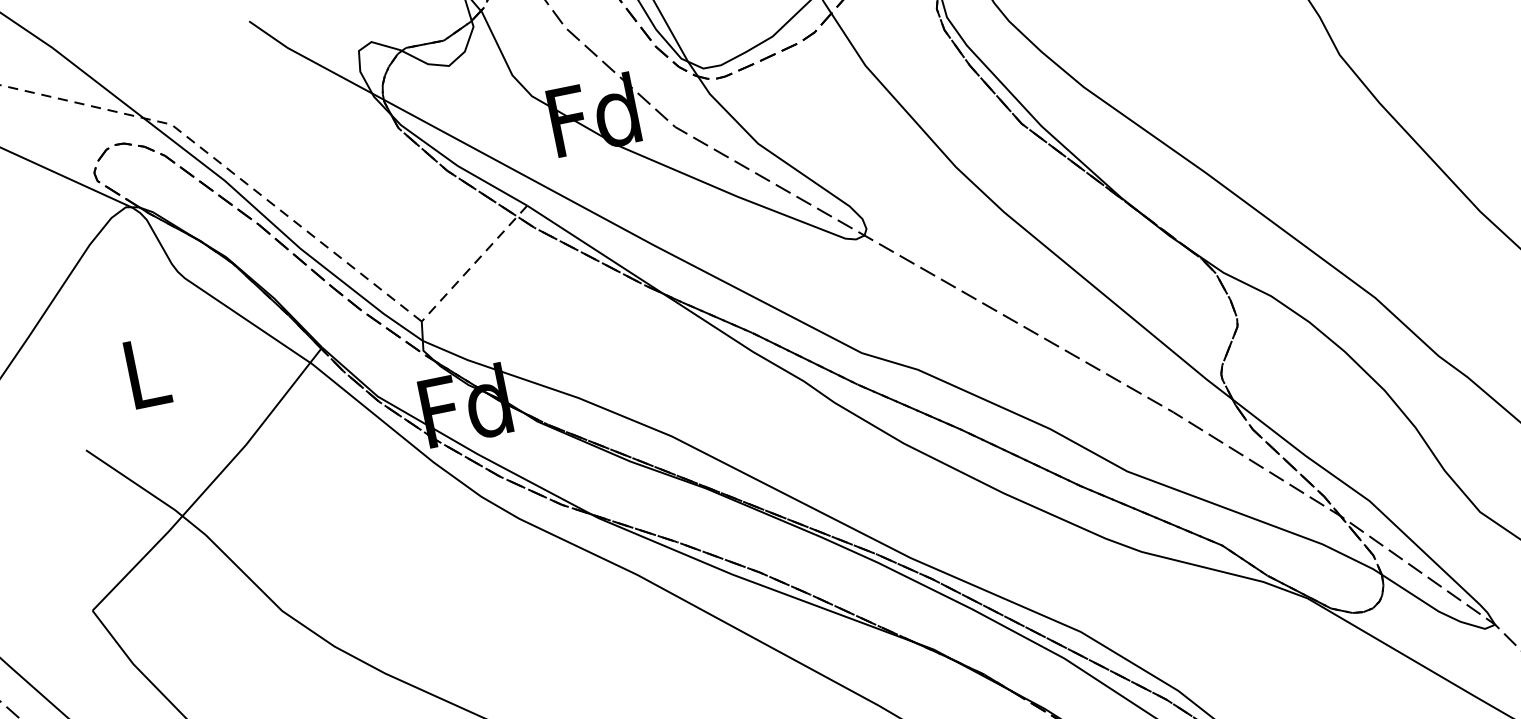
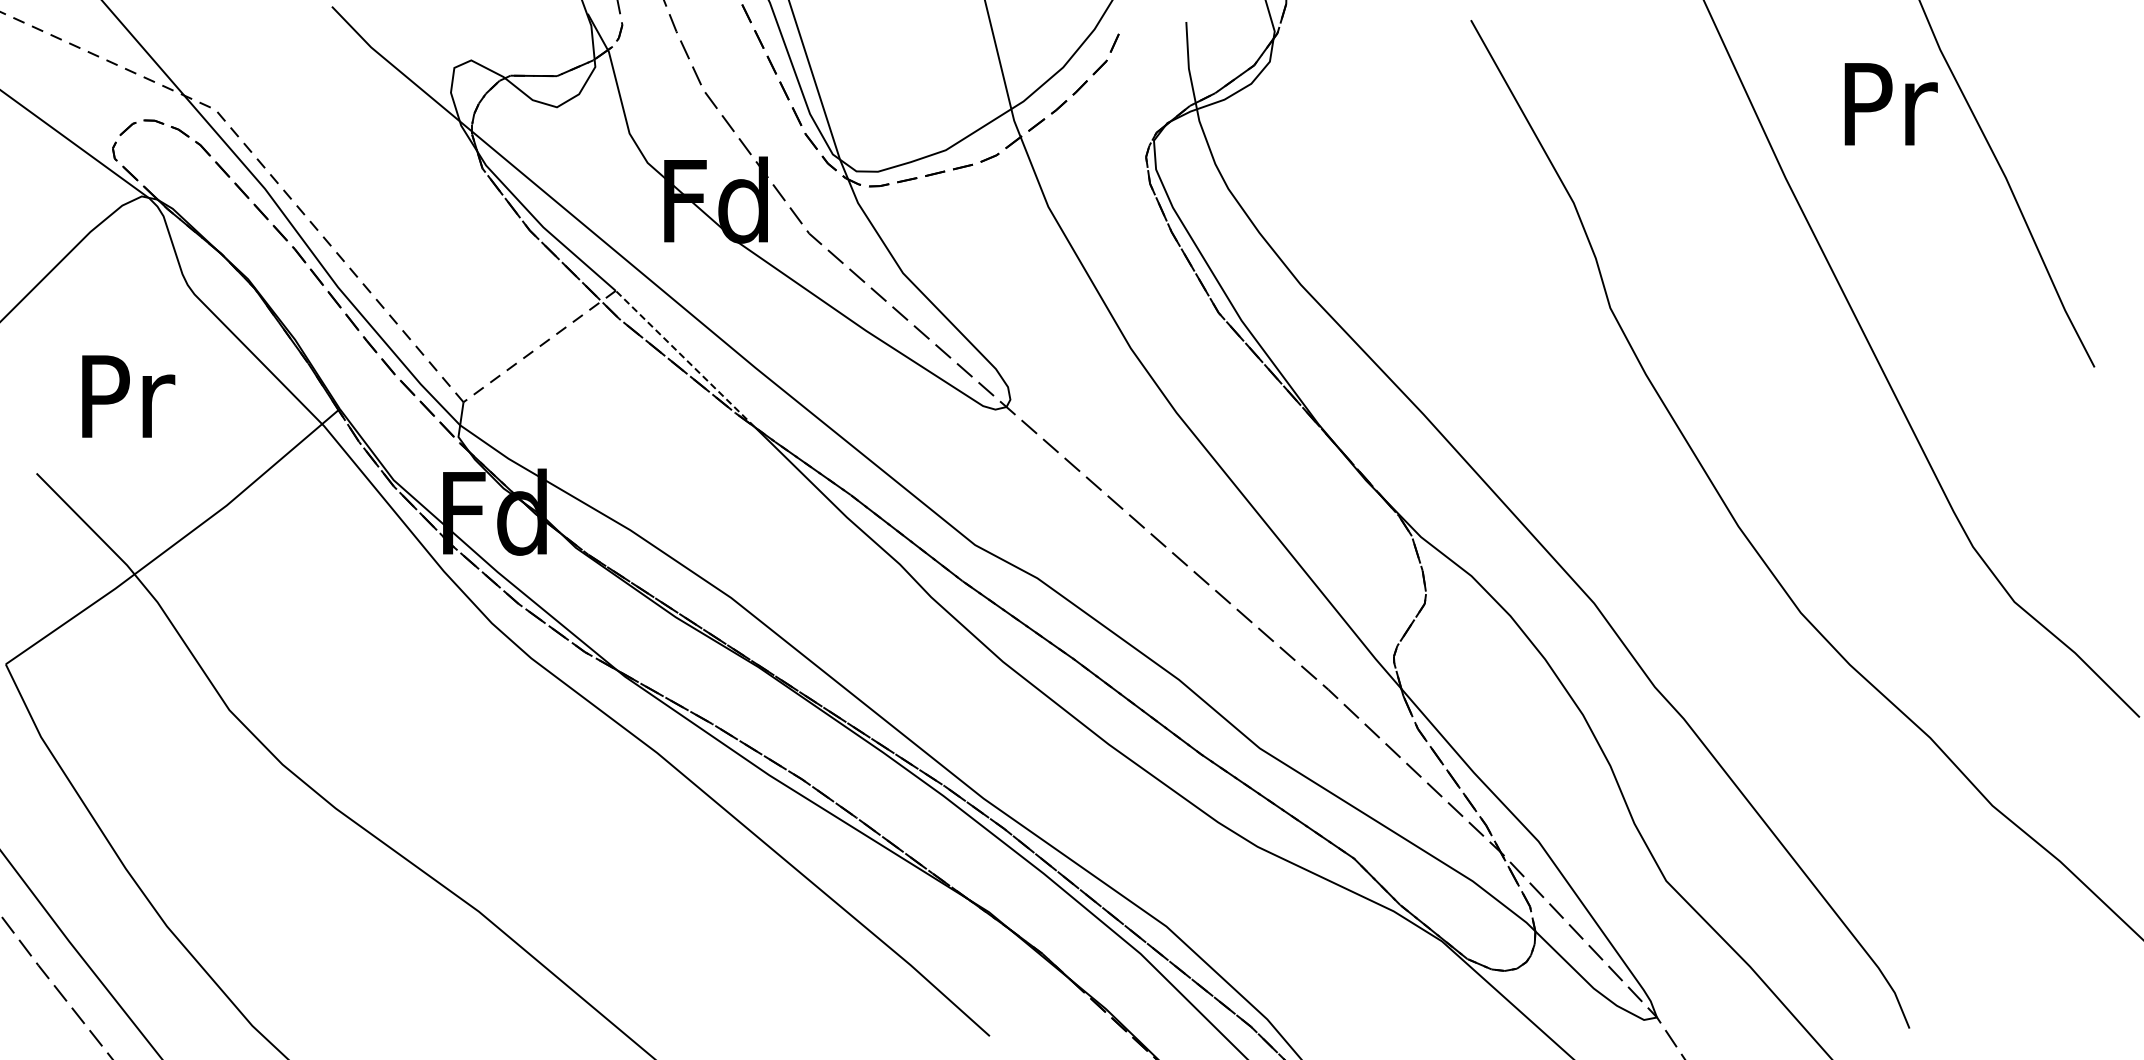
line: (595, 249) -> (685, 358), solid -> dashed
text: (148, 372) -> (128, 396), L -> Pr

